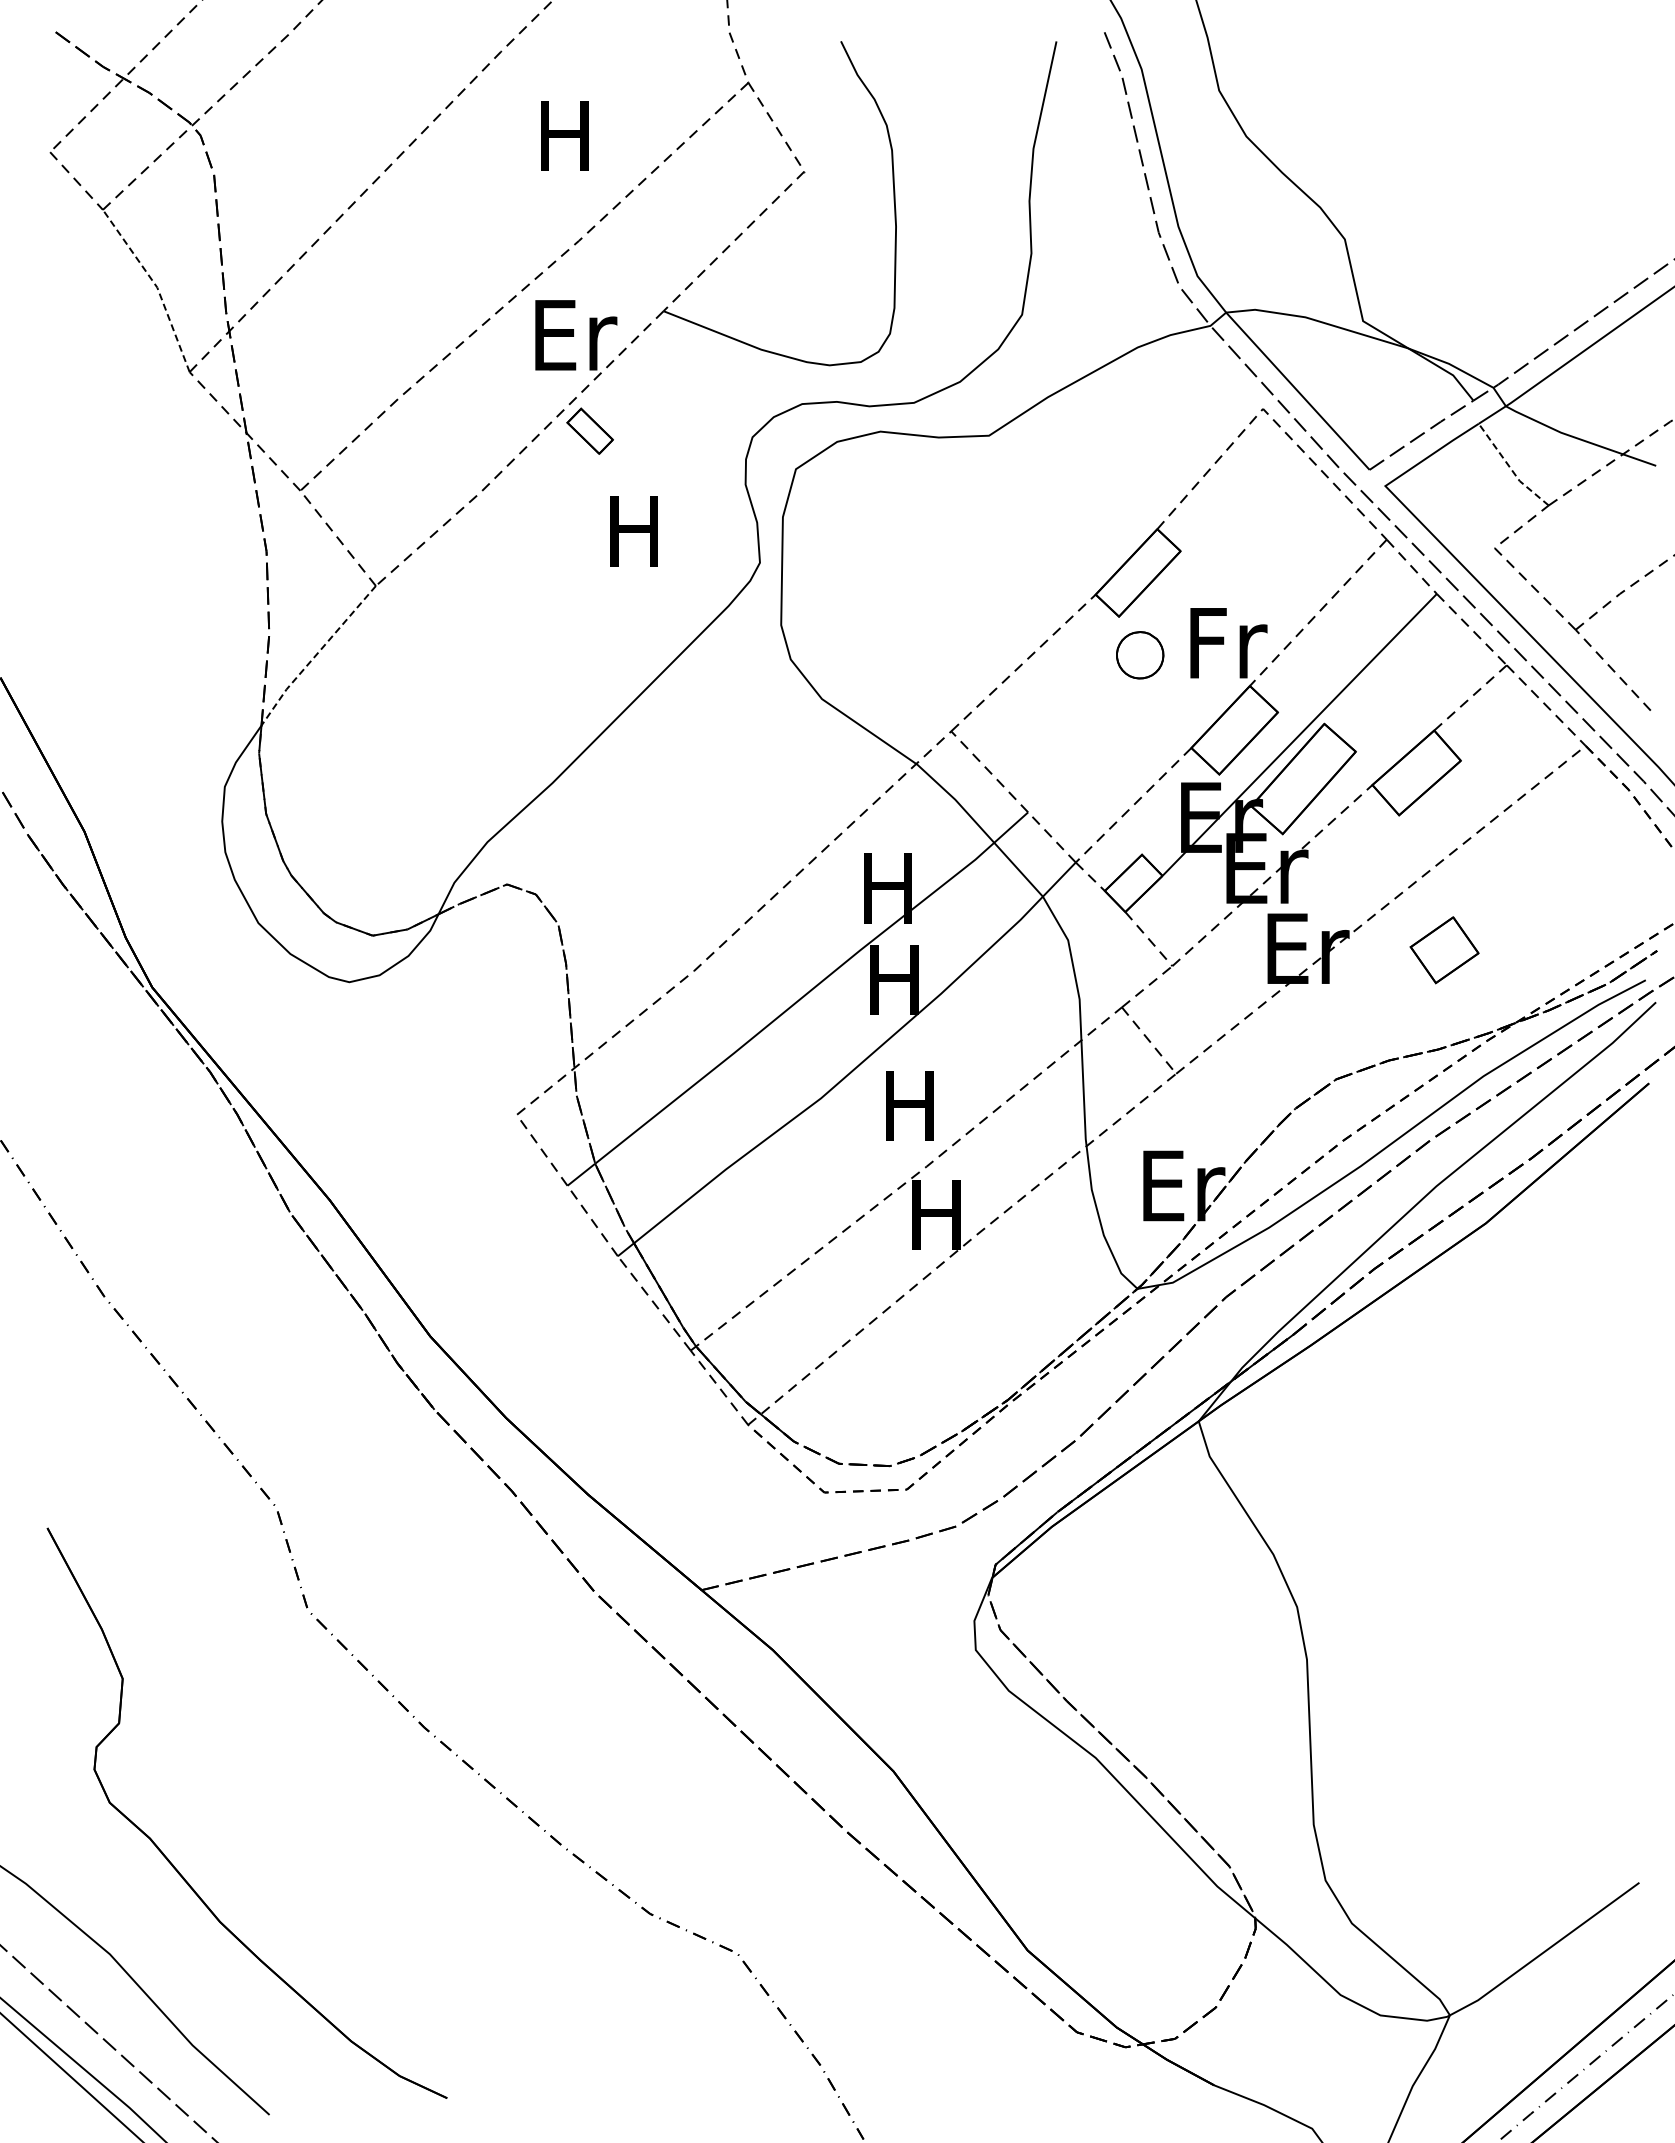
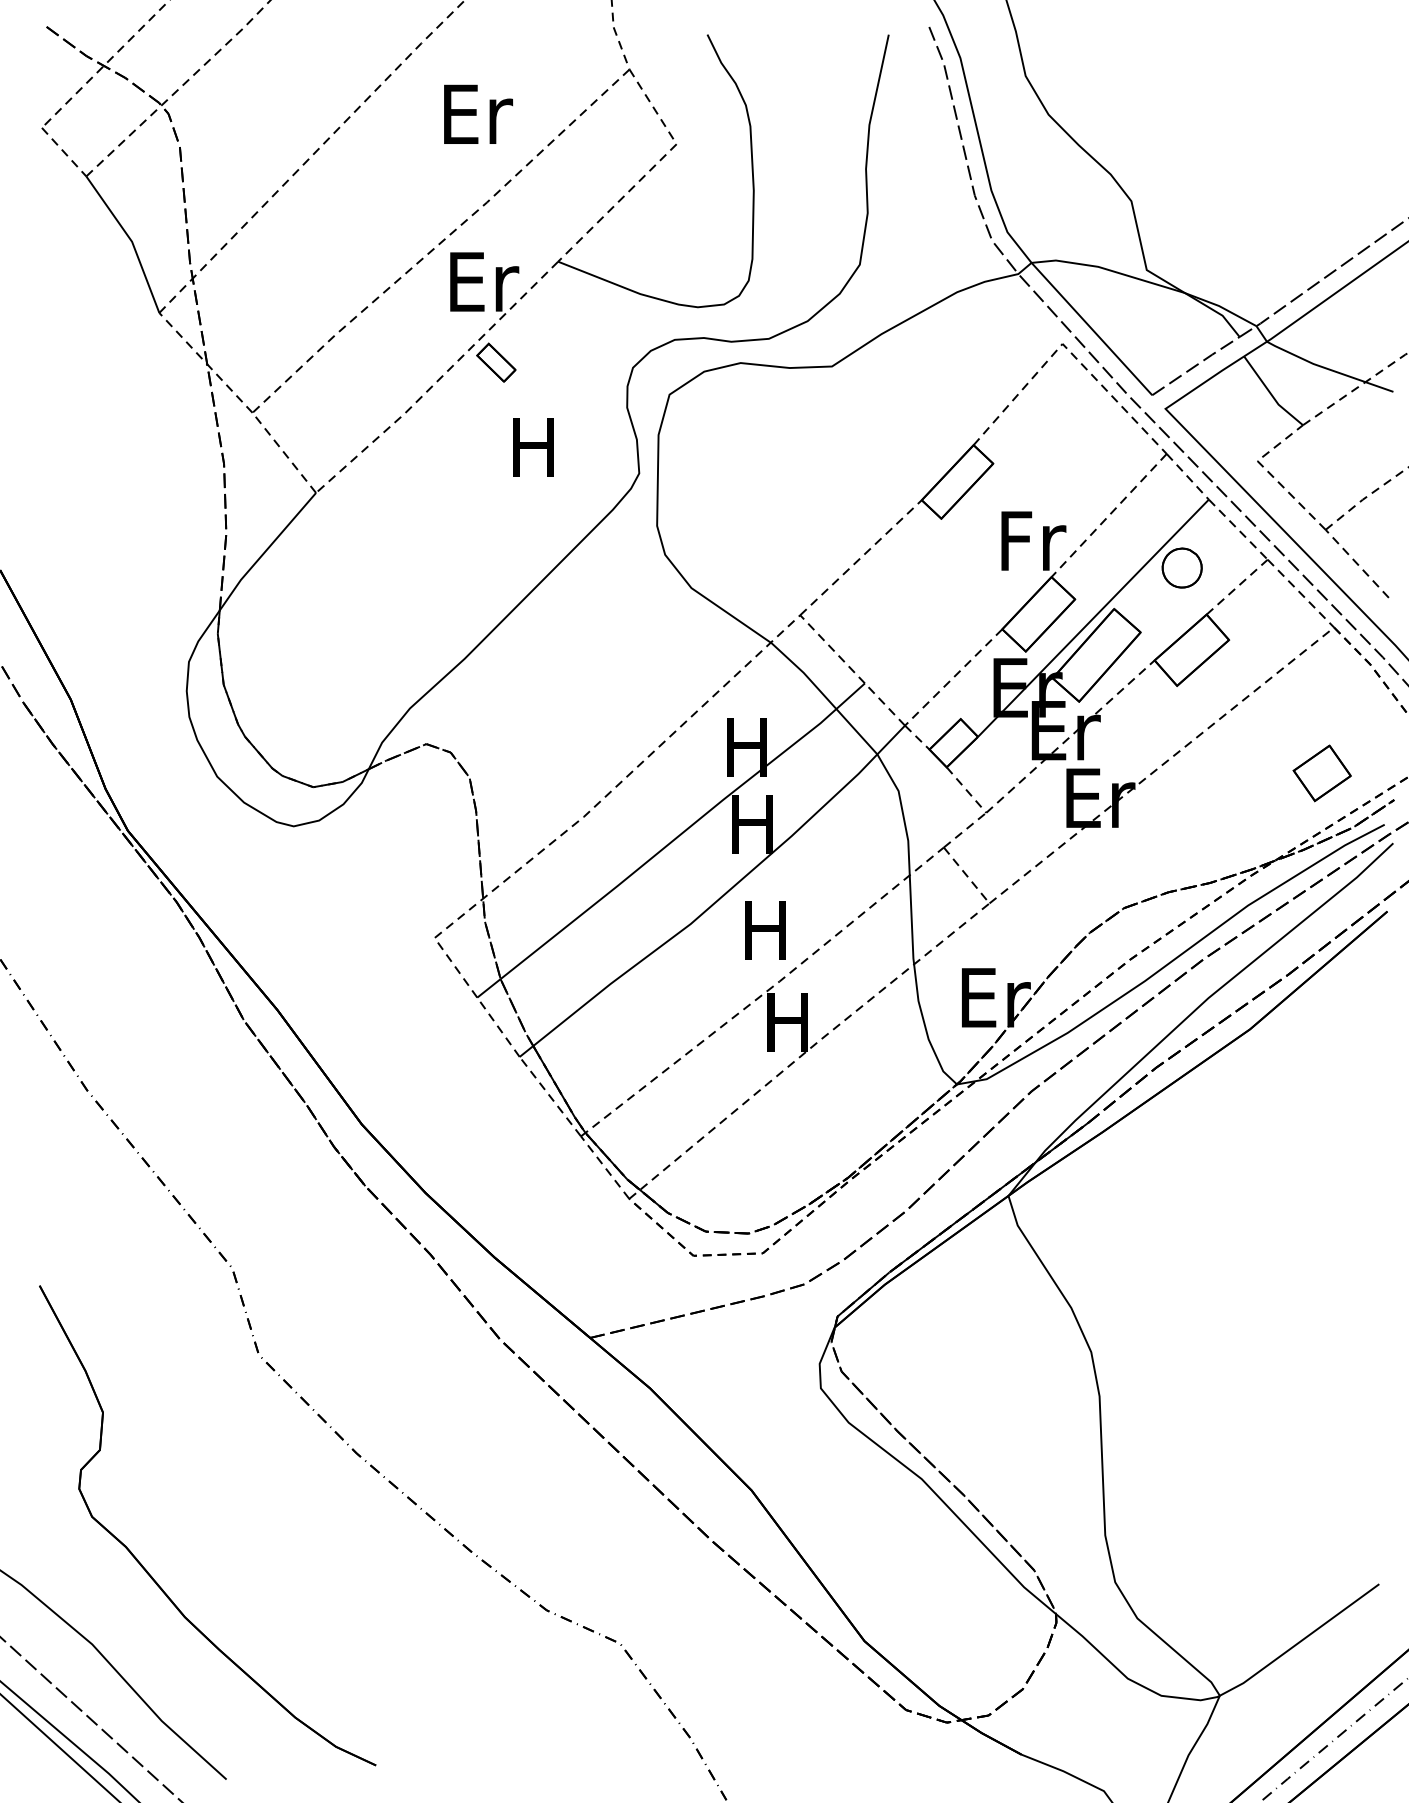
text: (568, 136) -> (478, 114), H -> Er
line: (156, 285) -> (131, 240), dashed -> solid
line: (1510, 468) -> (1270, 394), dashed -> solid
line: (315, 655) -> (265, 551), dashed -> solid
part: (1140, 655) -> (1182, 568), moved
part: (1444, 950) -> (1322, 773), moved

